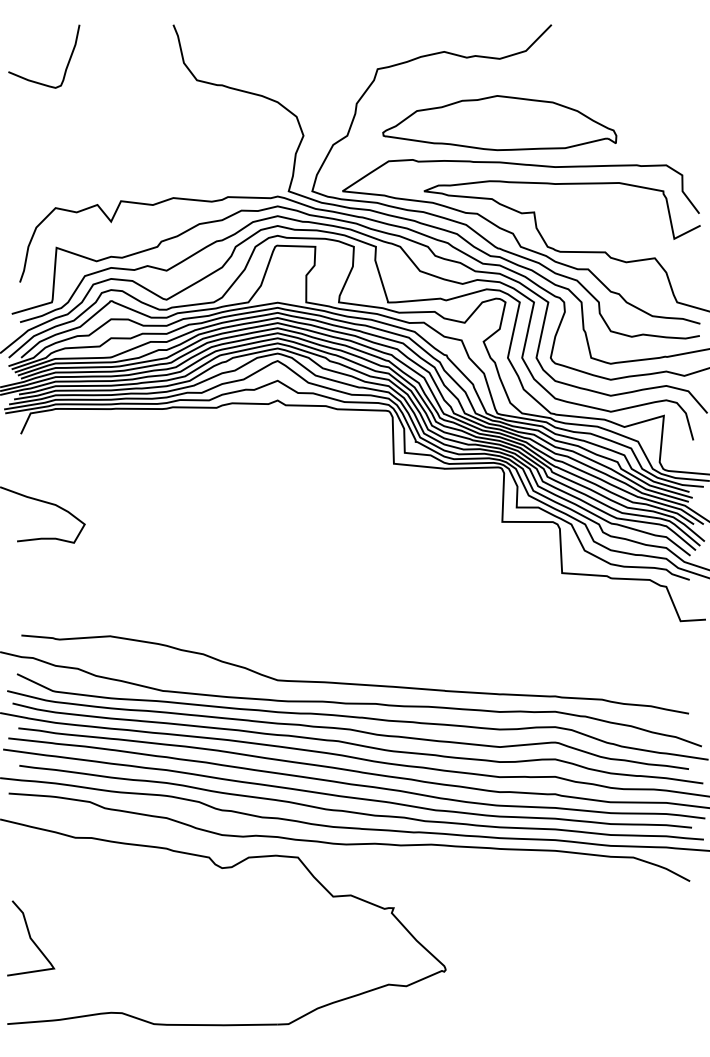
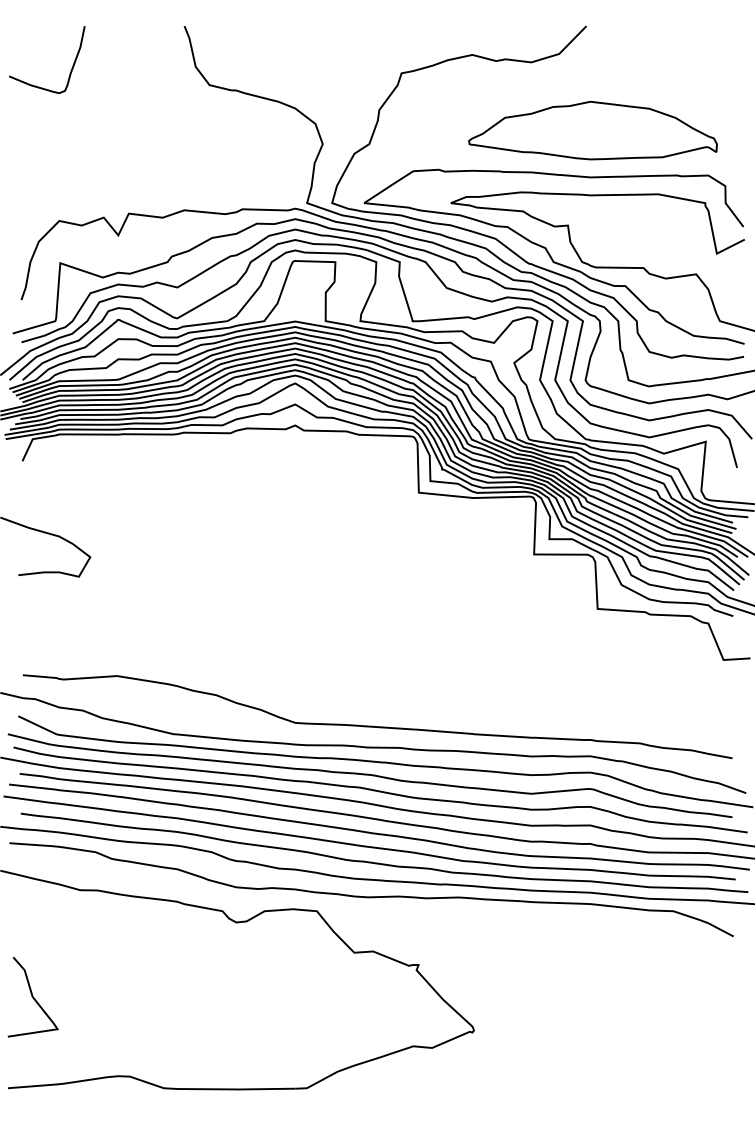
part: (499, 123) -> (592, 131), moved

